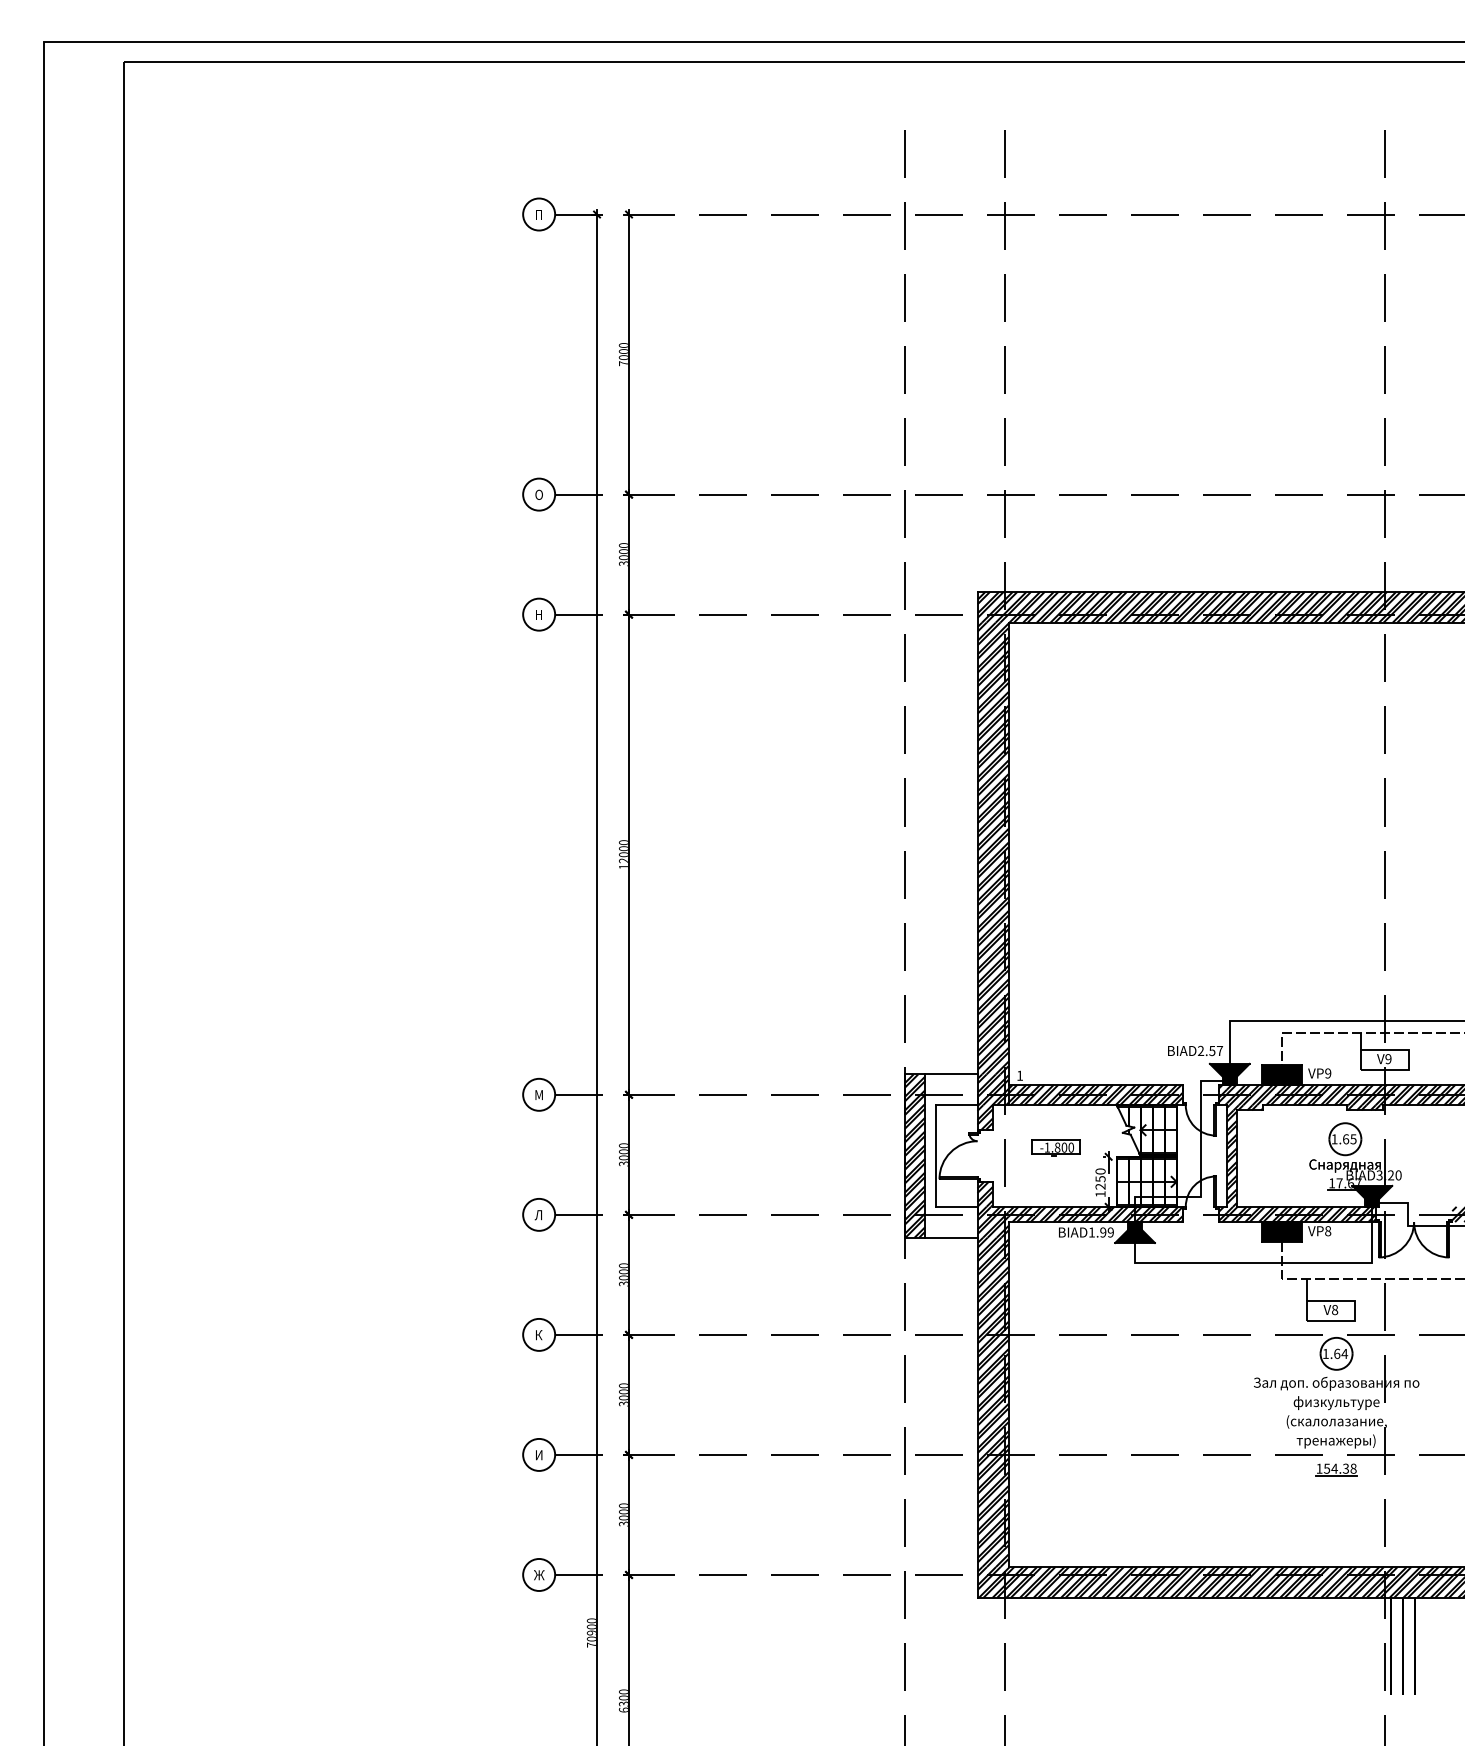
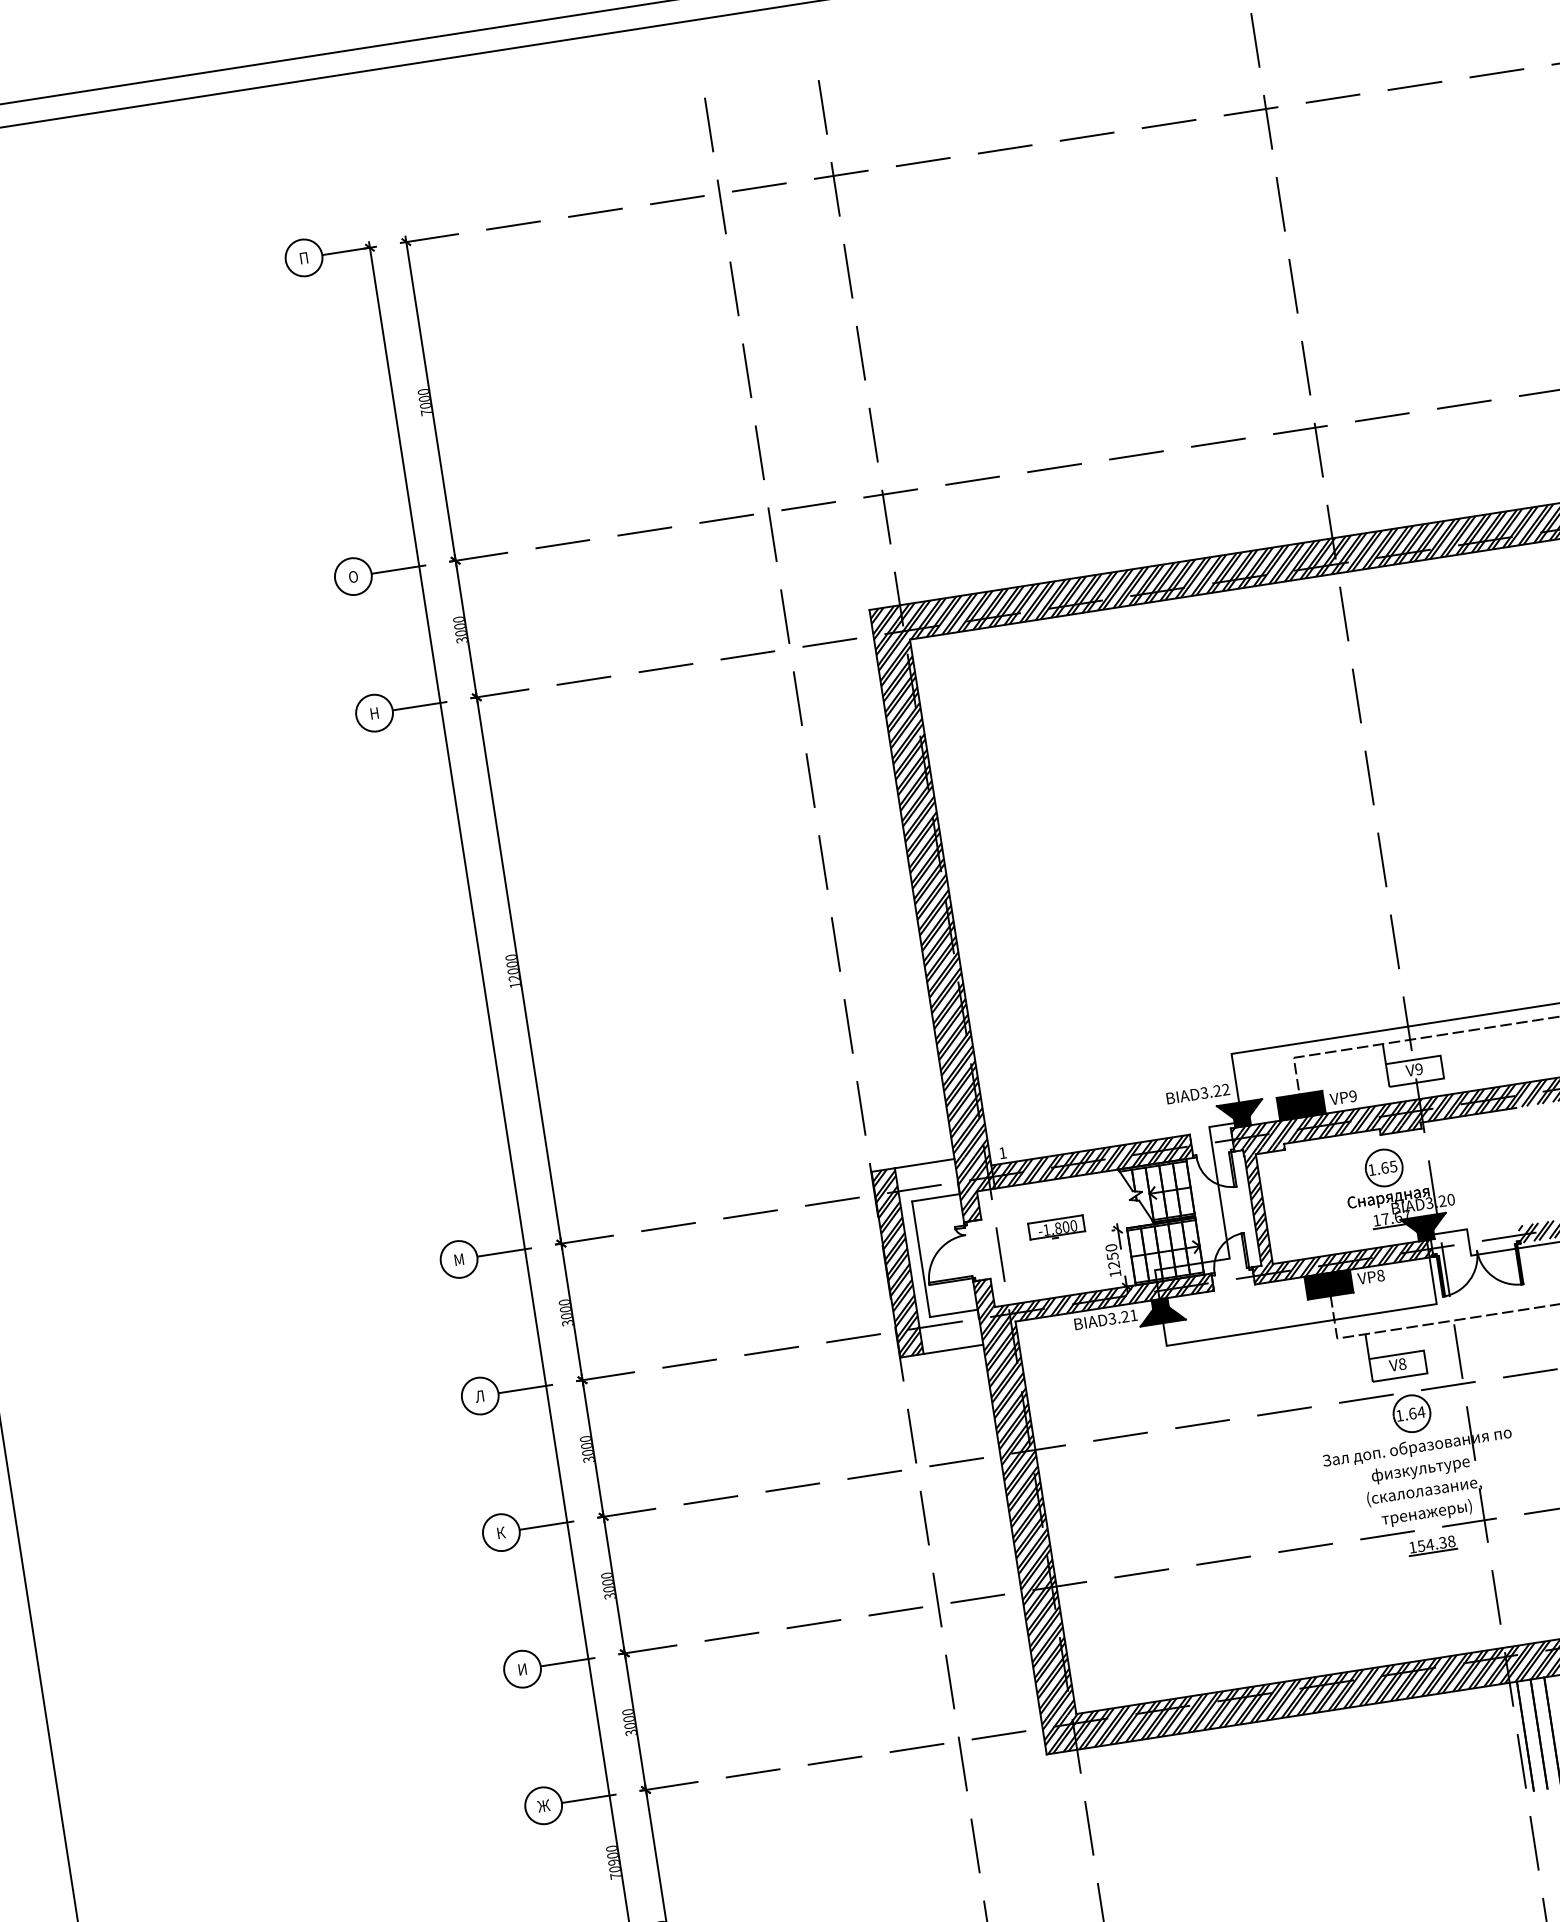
text: (1210, 1050) -> (1215, 1090), BIAD2.57 -> BIAD3.22
text: (1100, 1232) -> (1122, 1317), BIAD1.99 -> BIAD3.21

